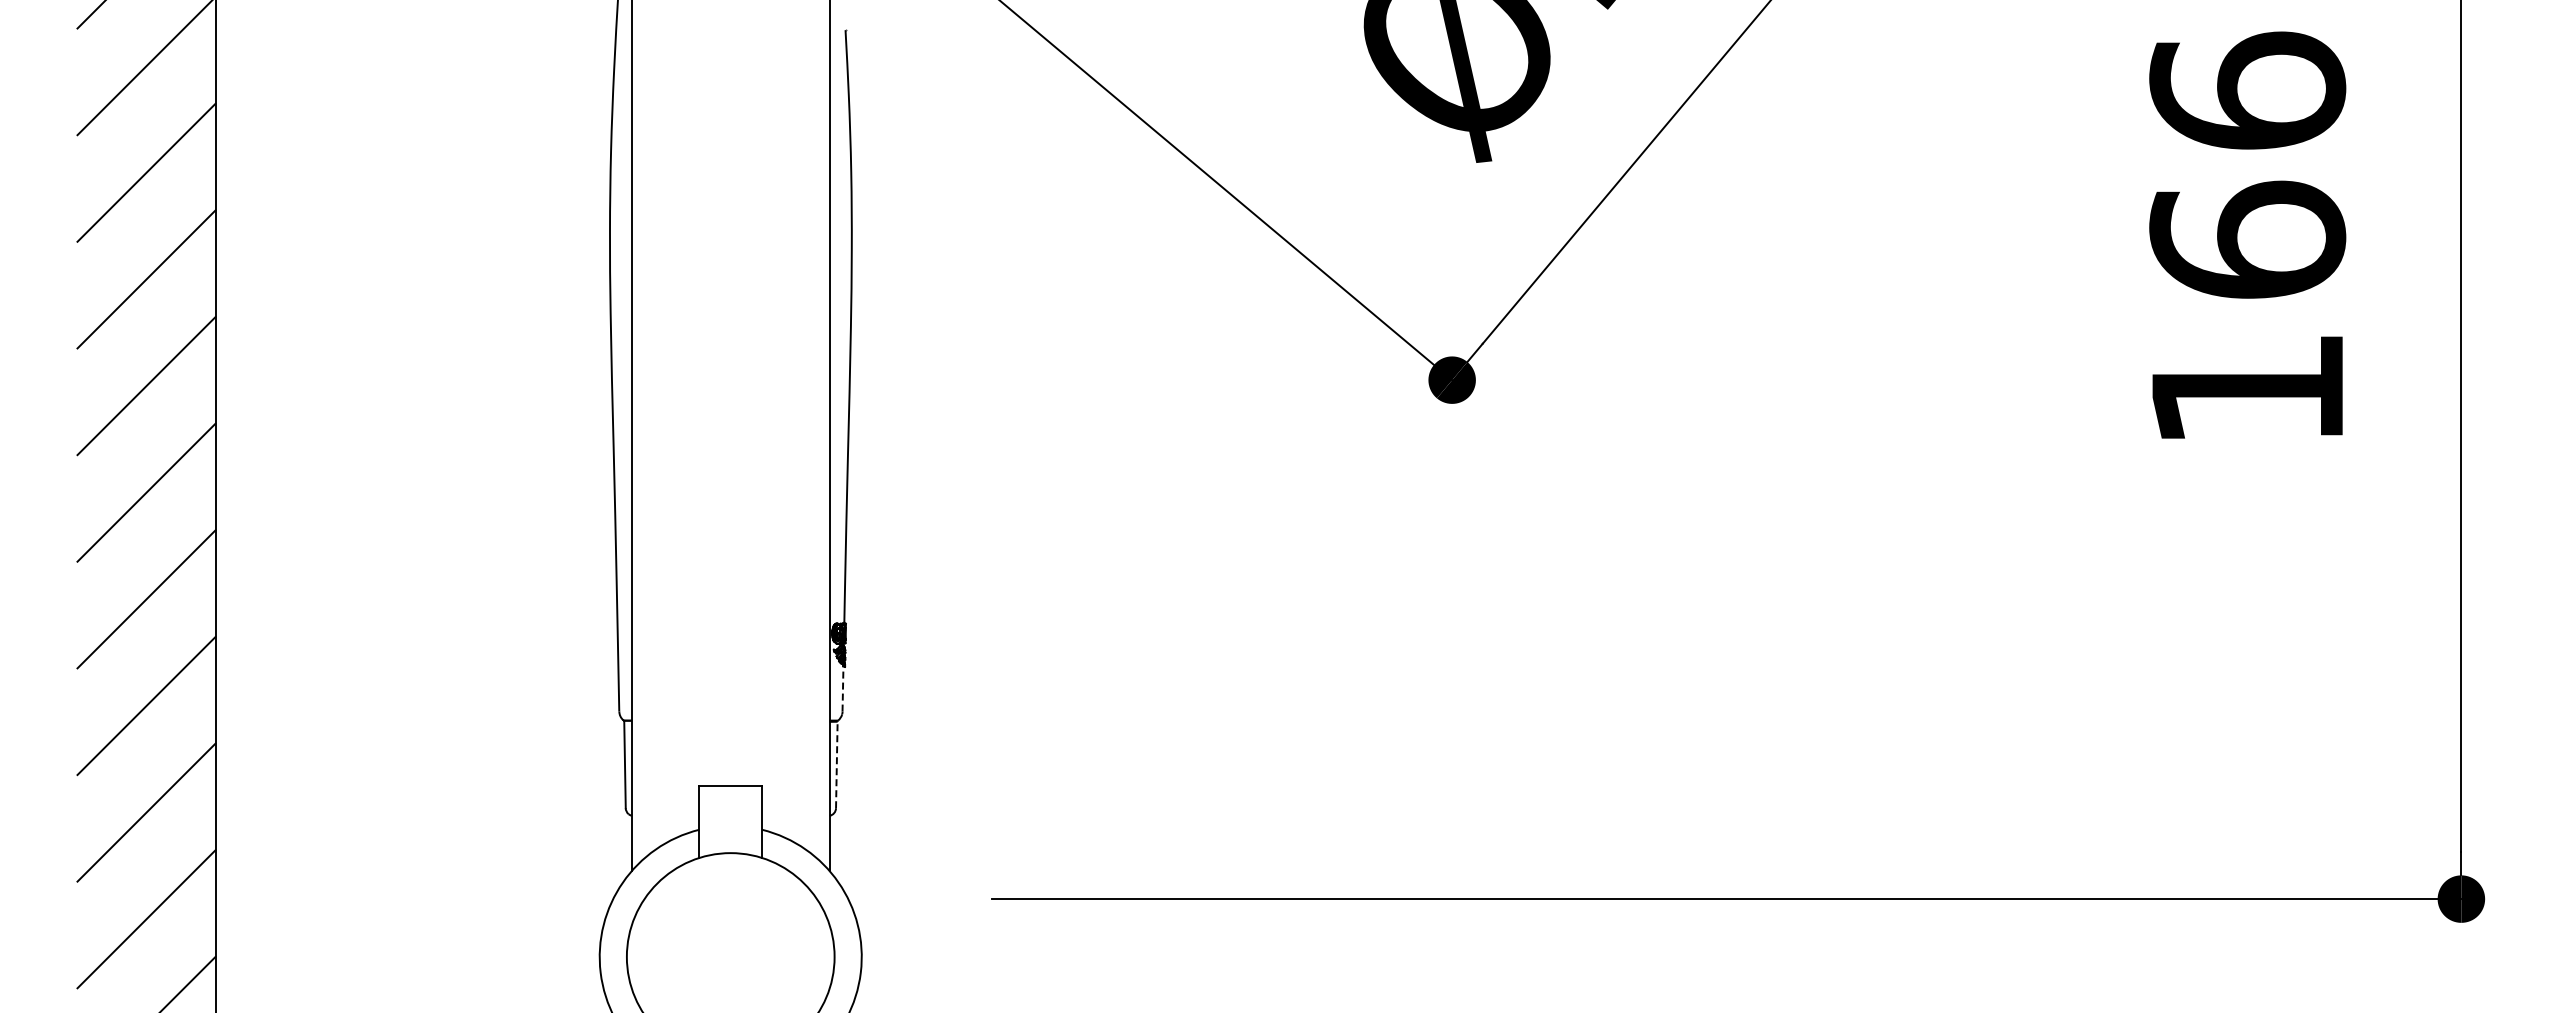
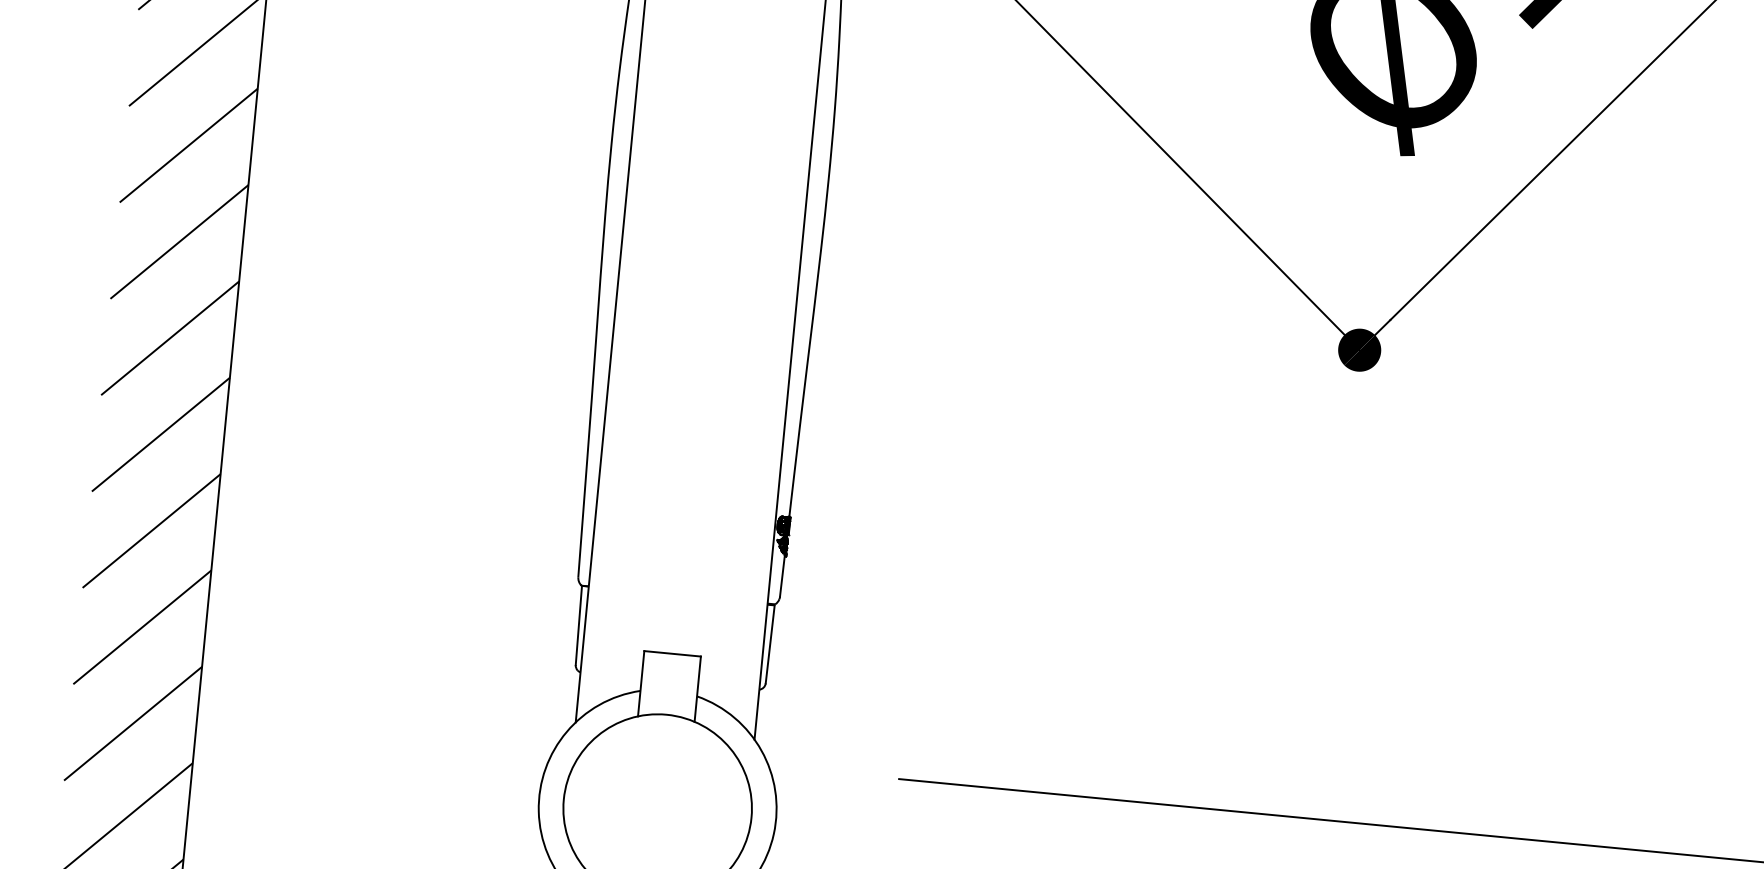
line: (843, 688) -> (782, 575), dashed -> solid
line: (836, 764) -> (769, 643), dashed -> solid

